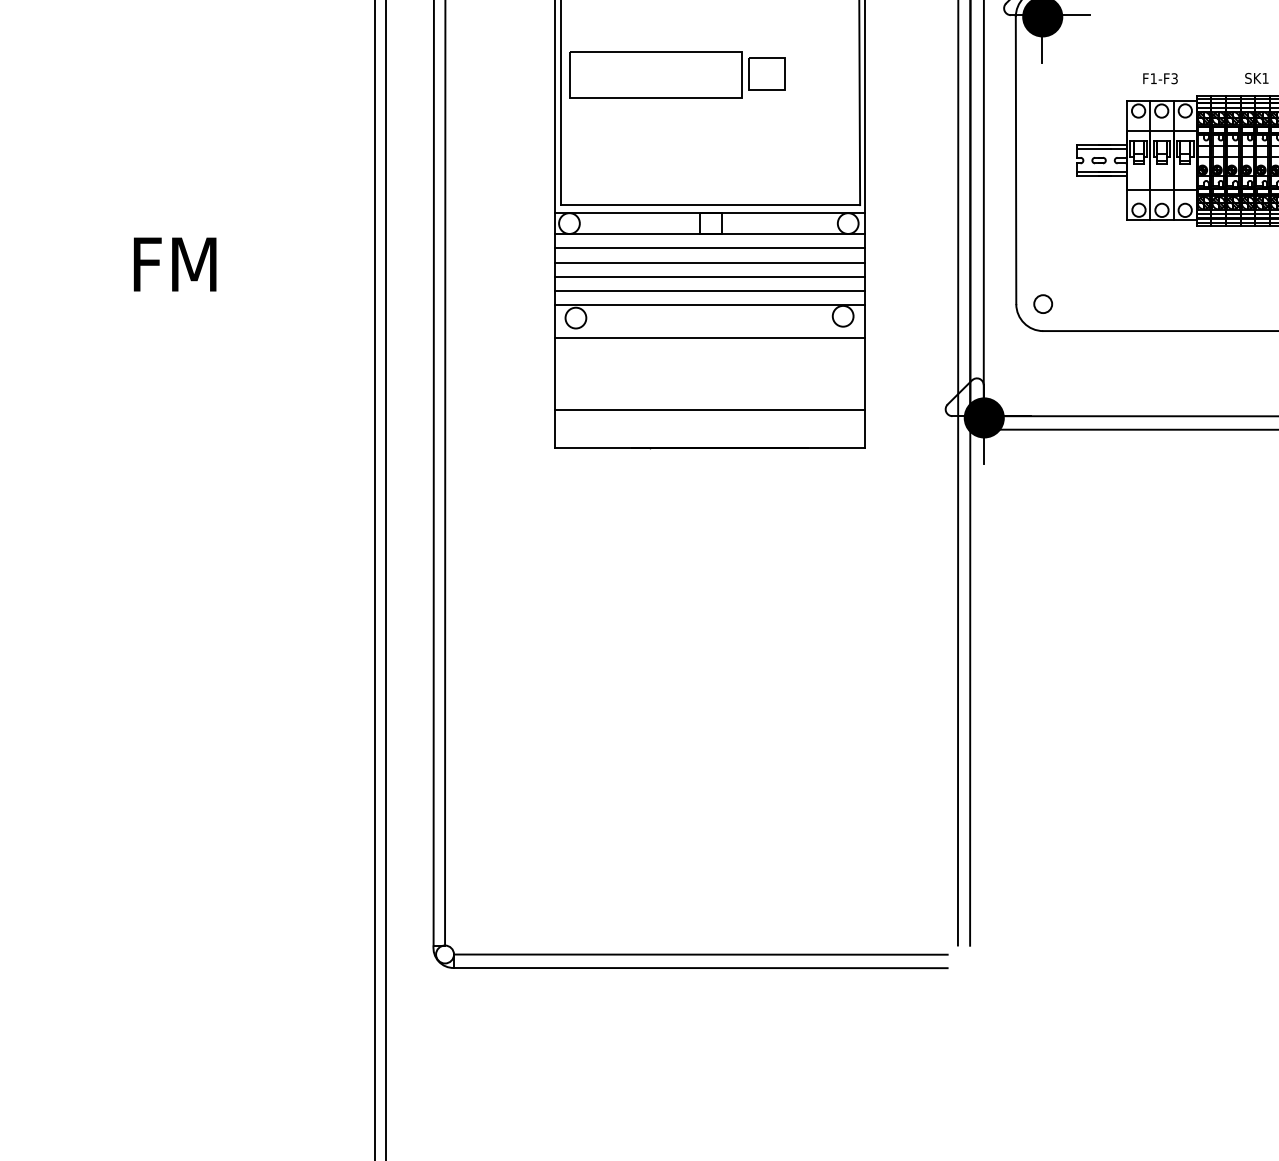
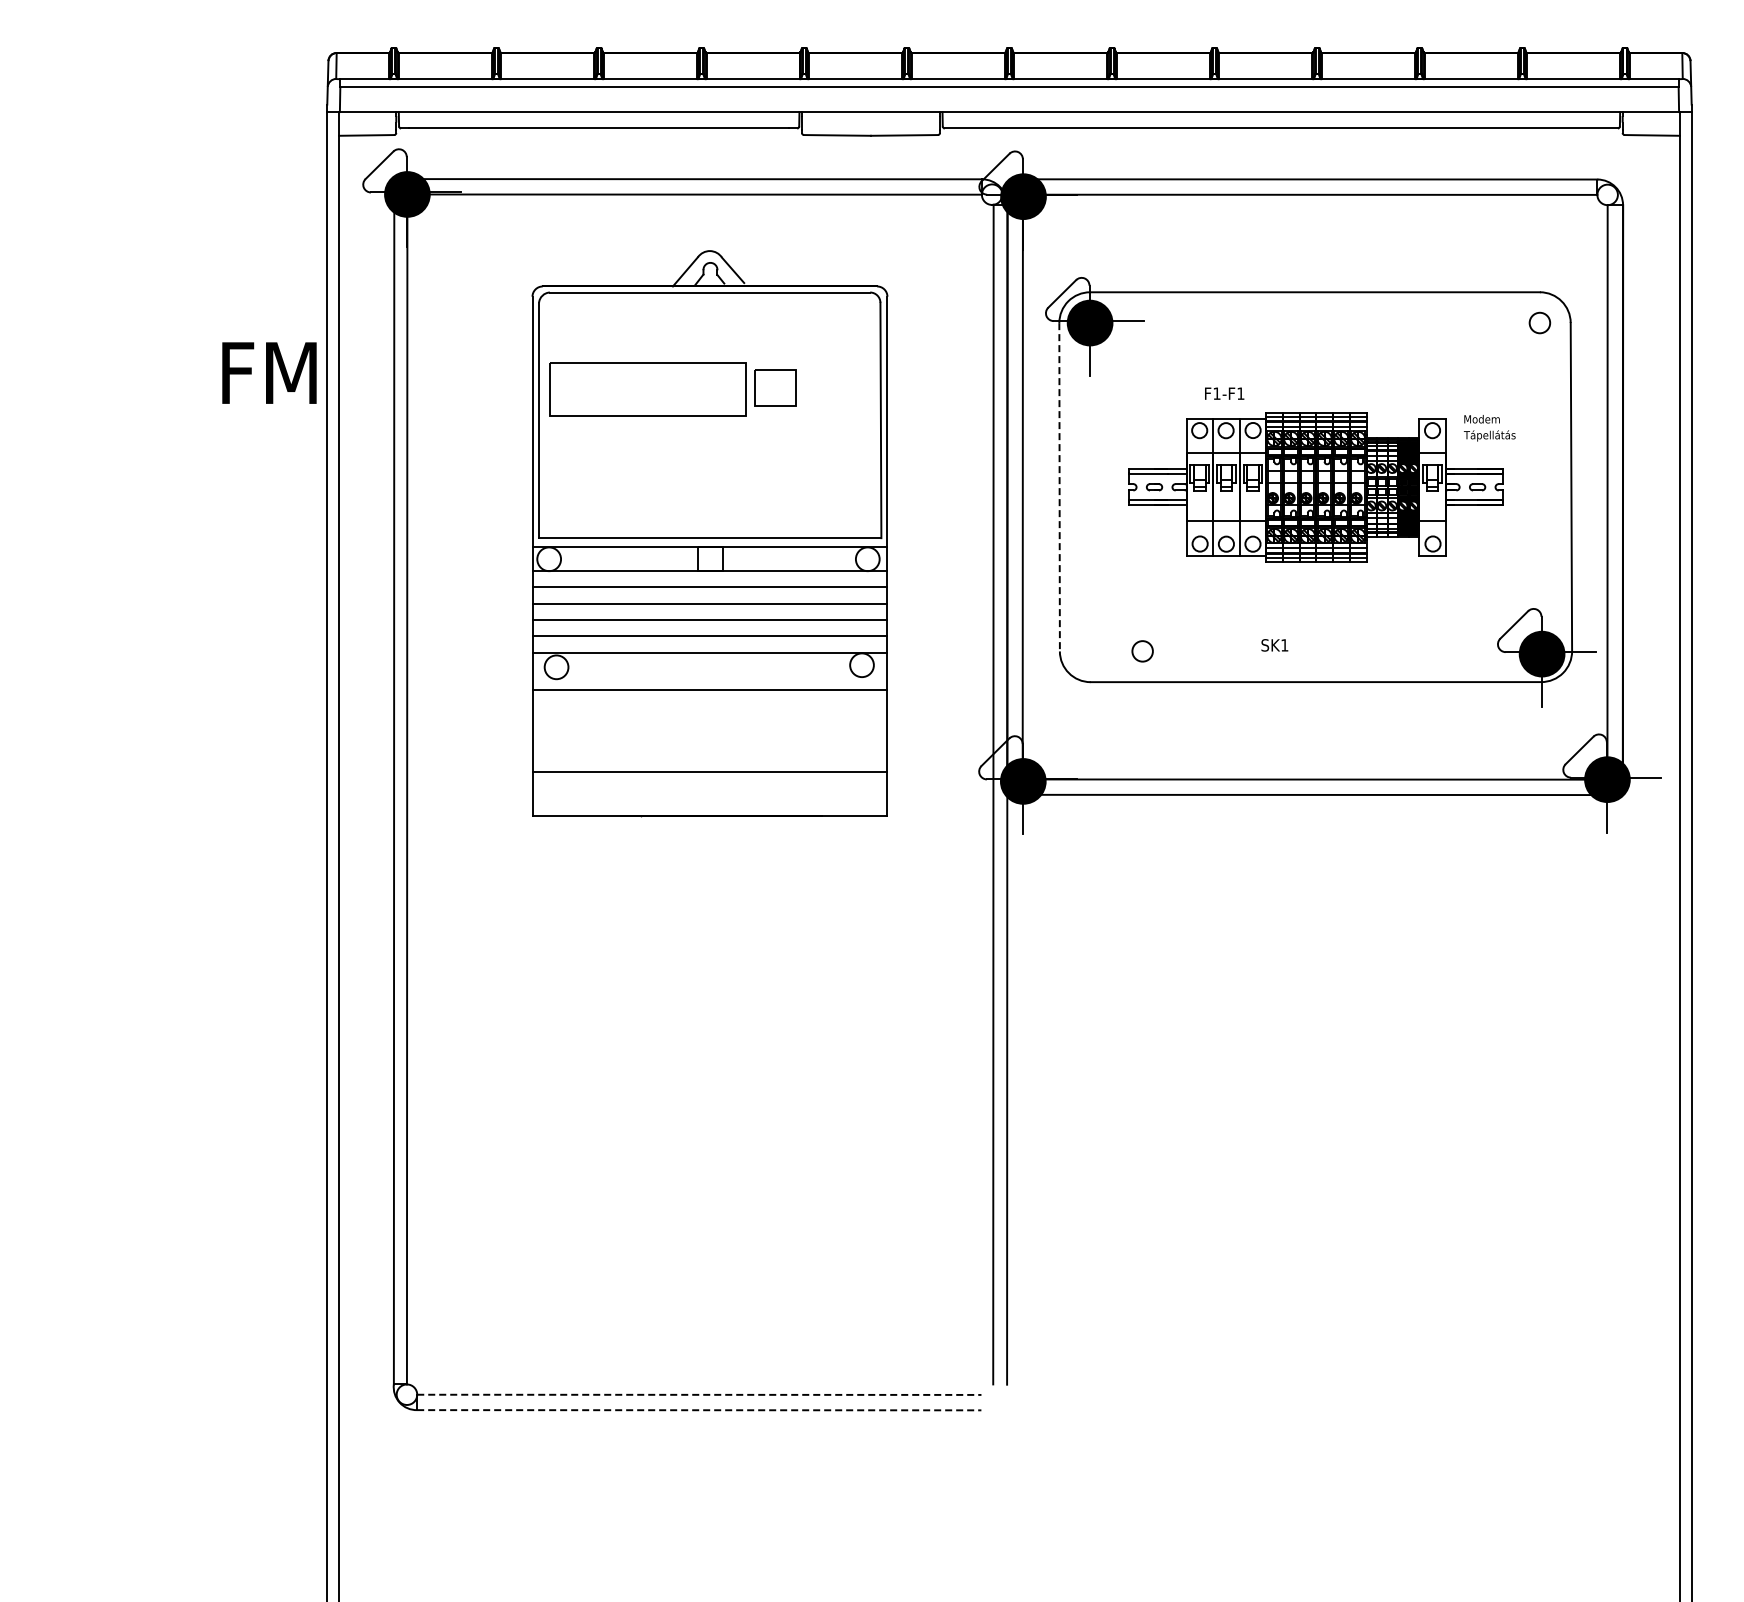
text: (1174, 78) -> (1240, 393), F1-F3 -> F1-F1
text: (1256, 78) -> (1274, 645), moved
line: (1015, 160) -> (1059, 487), solid -> dashed
text: (175, 264) -> (269, 372), moved
circle: (1043, 304) -> (1142, 651), moved
line: (700, 954) -> (699, 1394), solid -> dashed
line: (700, 968) -> (699, 1410), solid -> dashed

